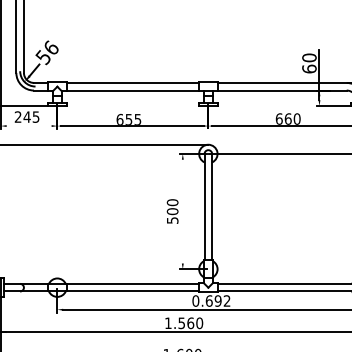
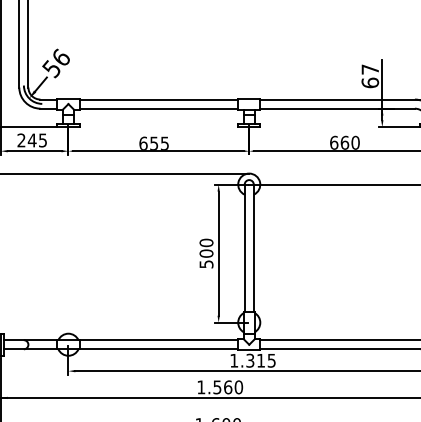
text: (309, 57) -> (370, 69), 60 -> 67
line: (29, 126) -> (34, 151), added
line: (182, 211) -> (218, 253), added
text: (211, 300) -> (252, 360), 0.692 -> 1.315

